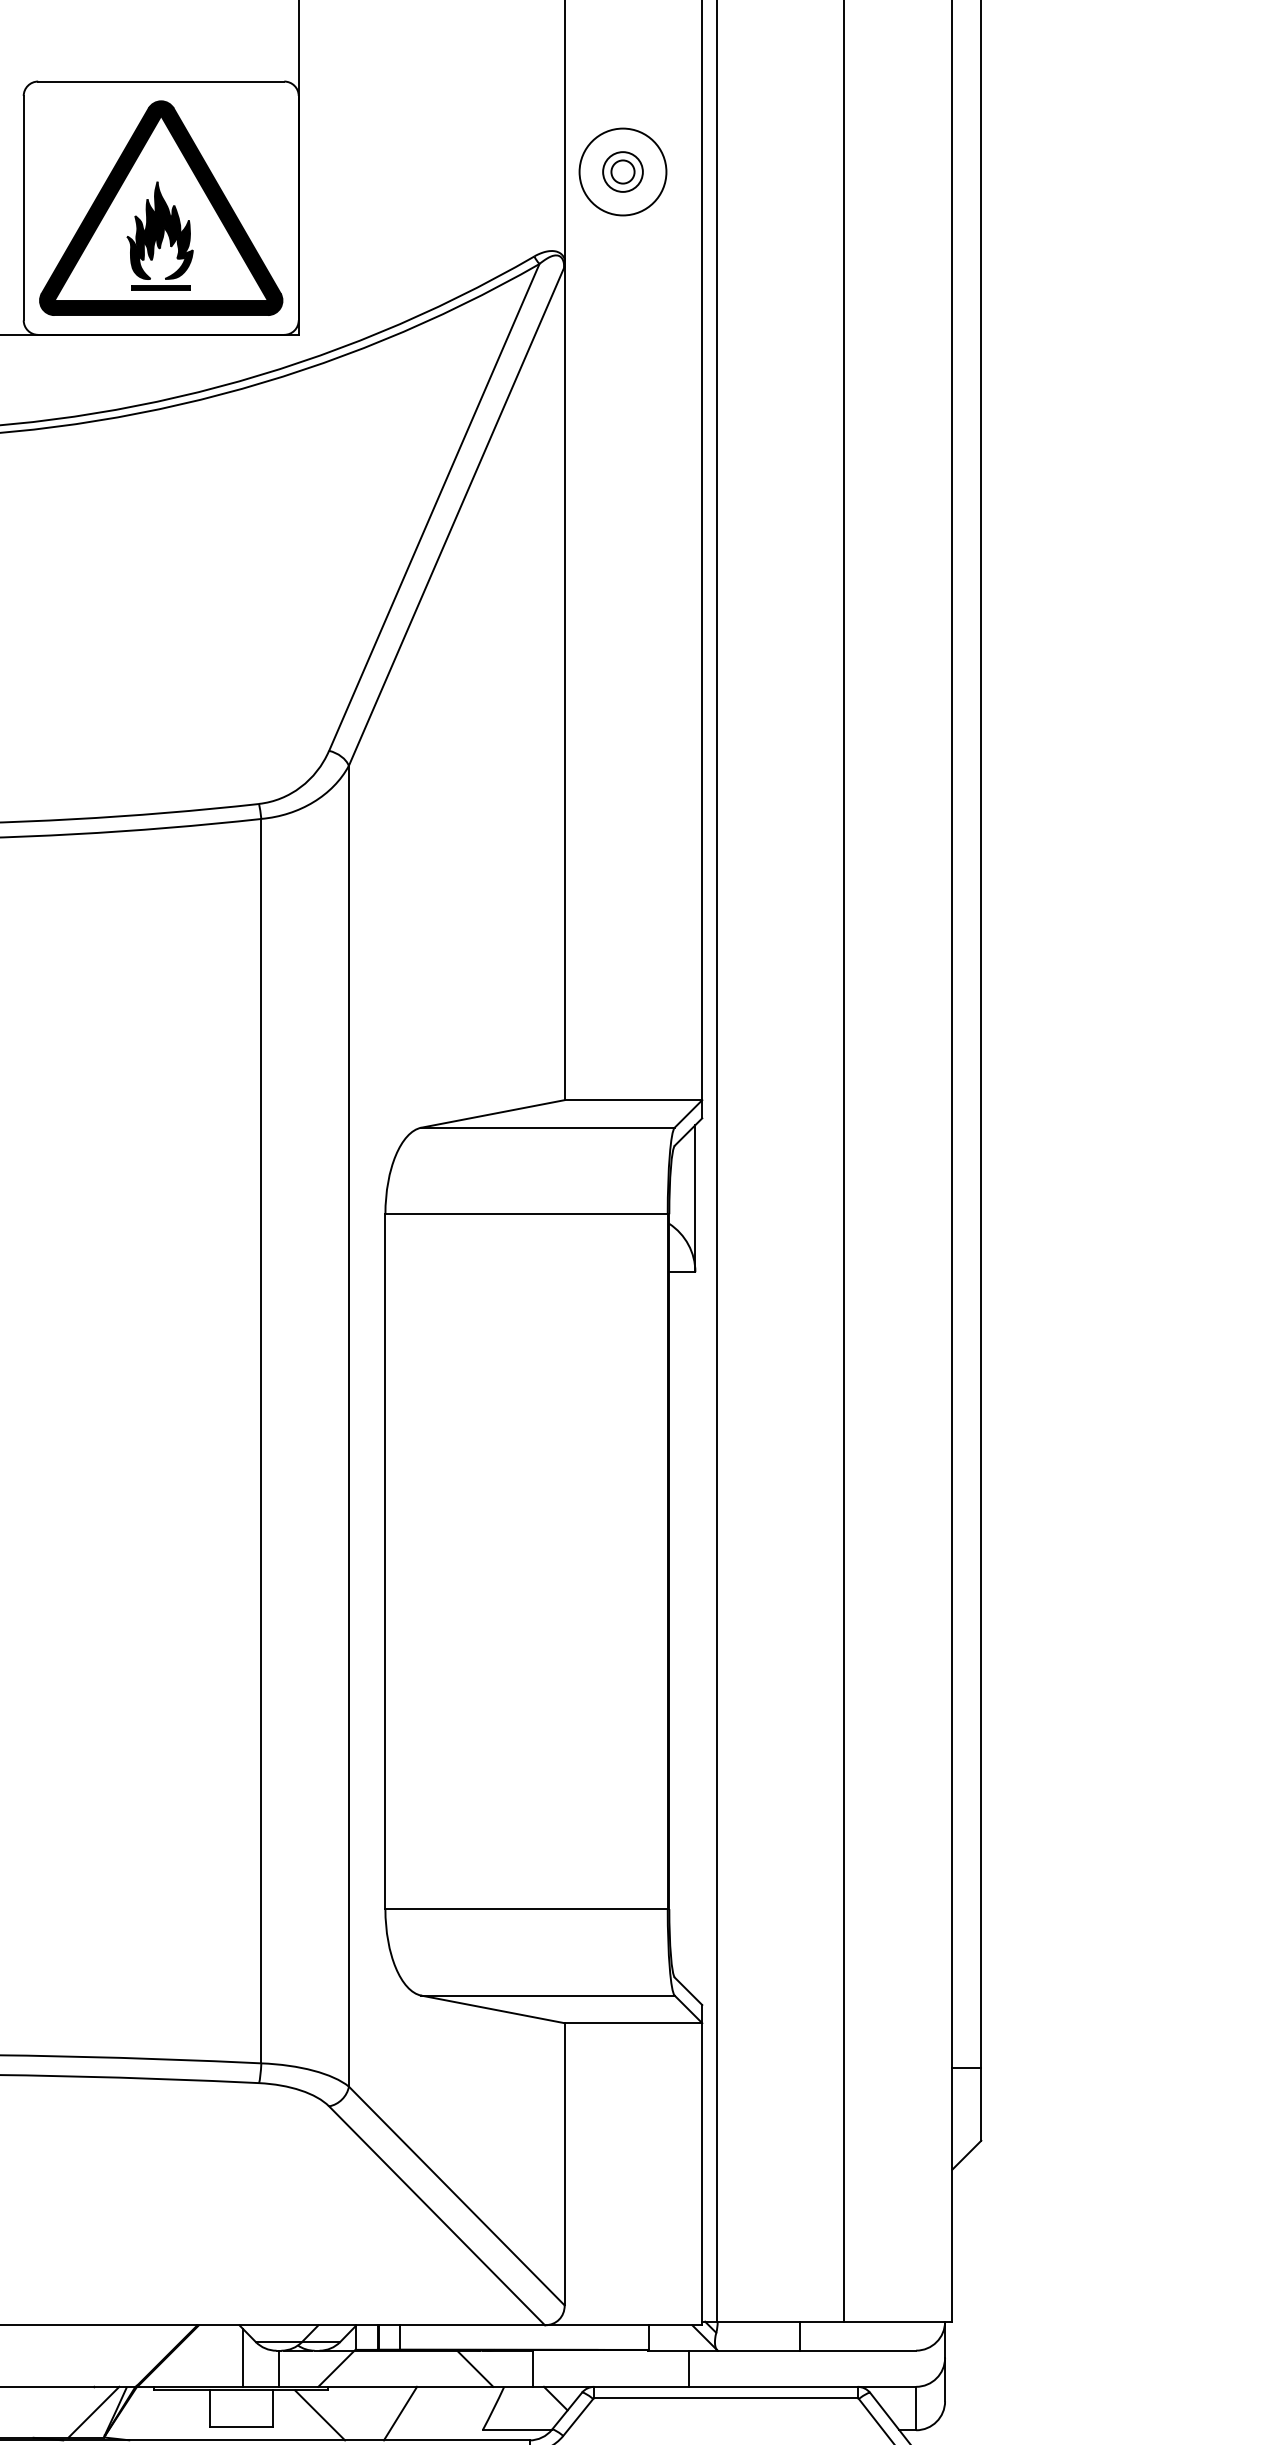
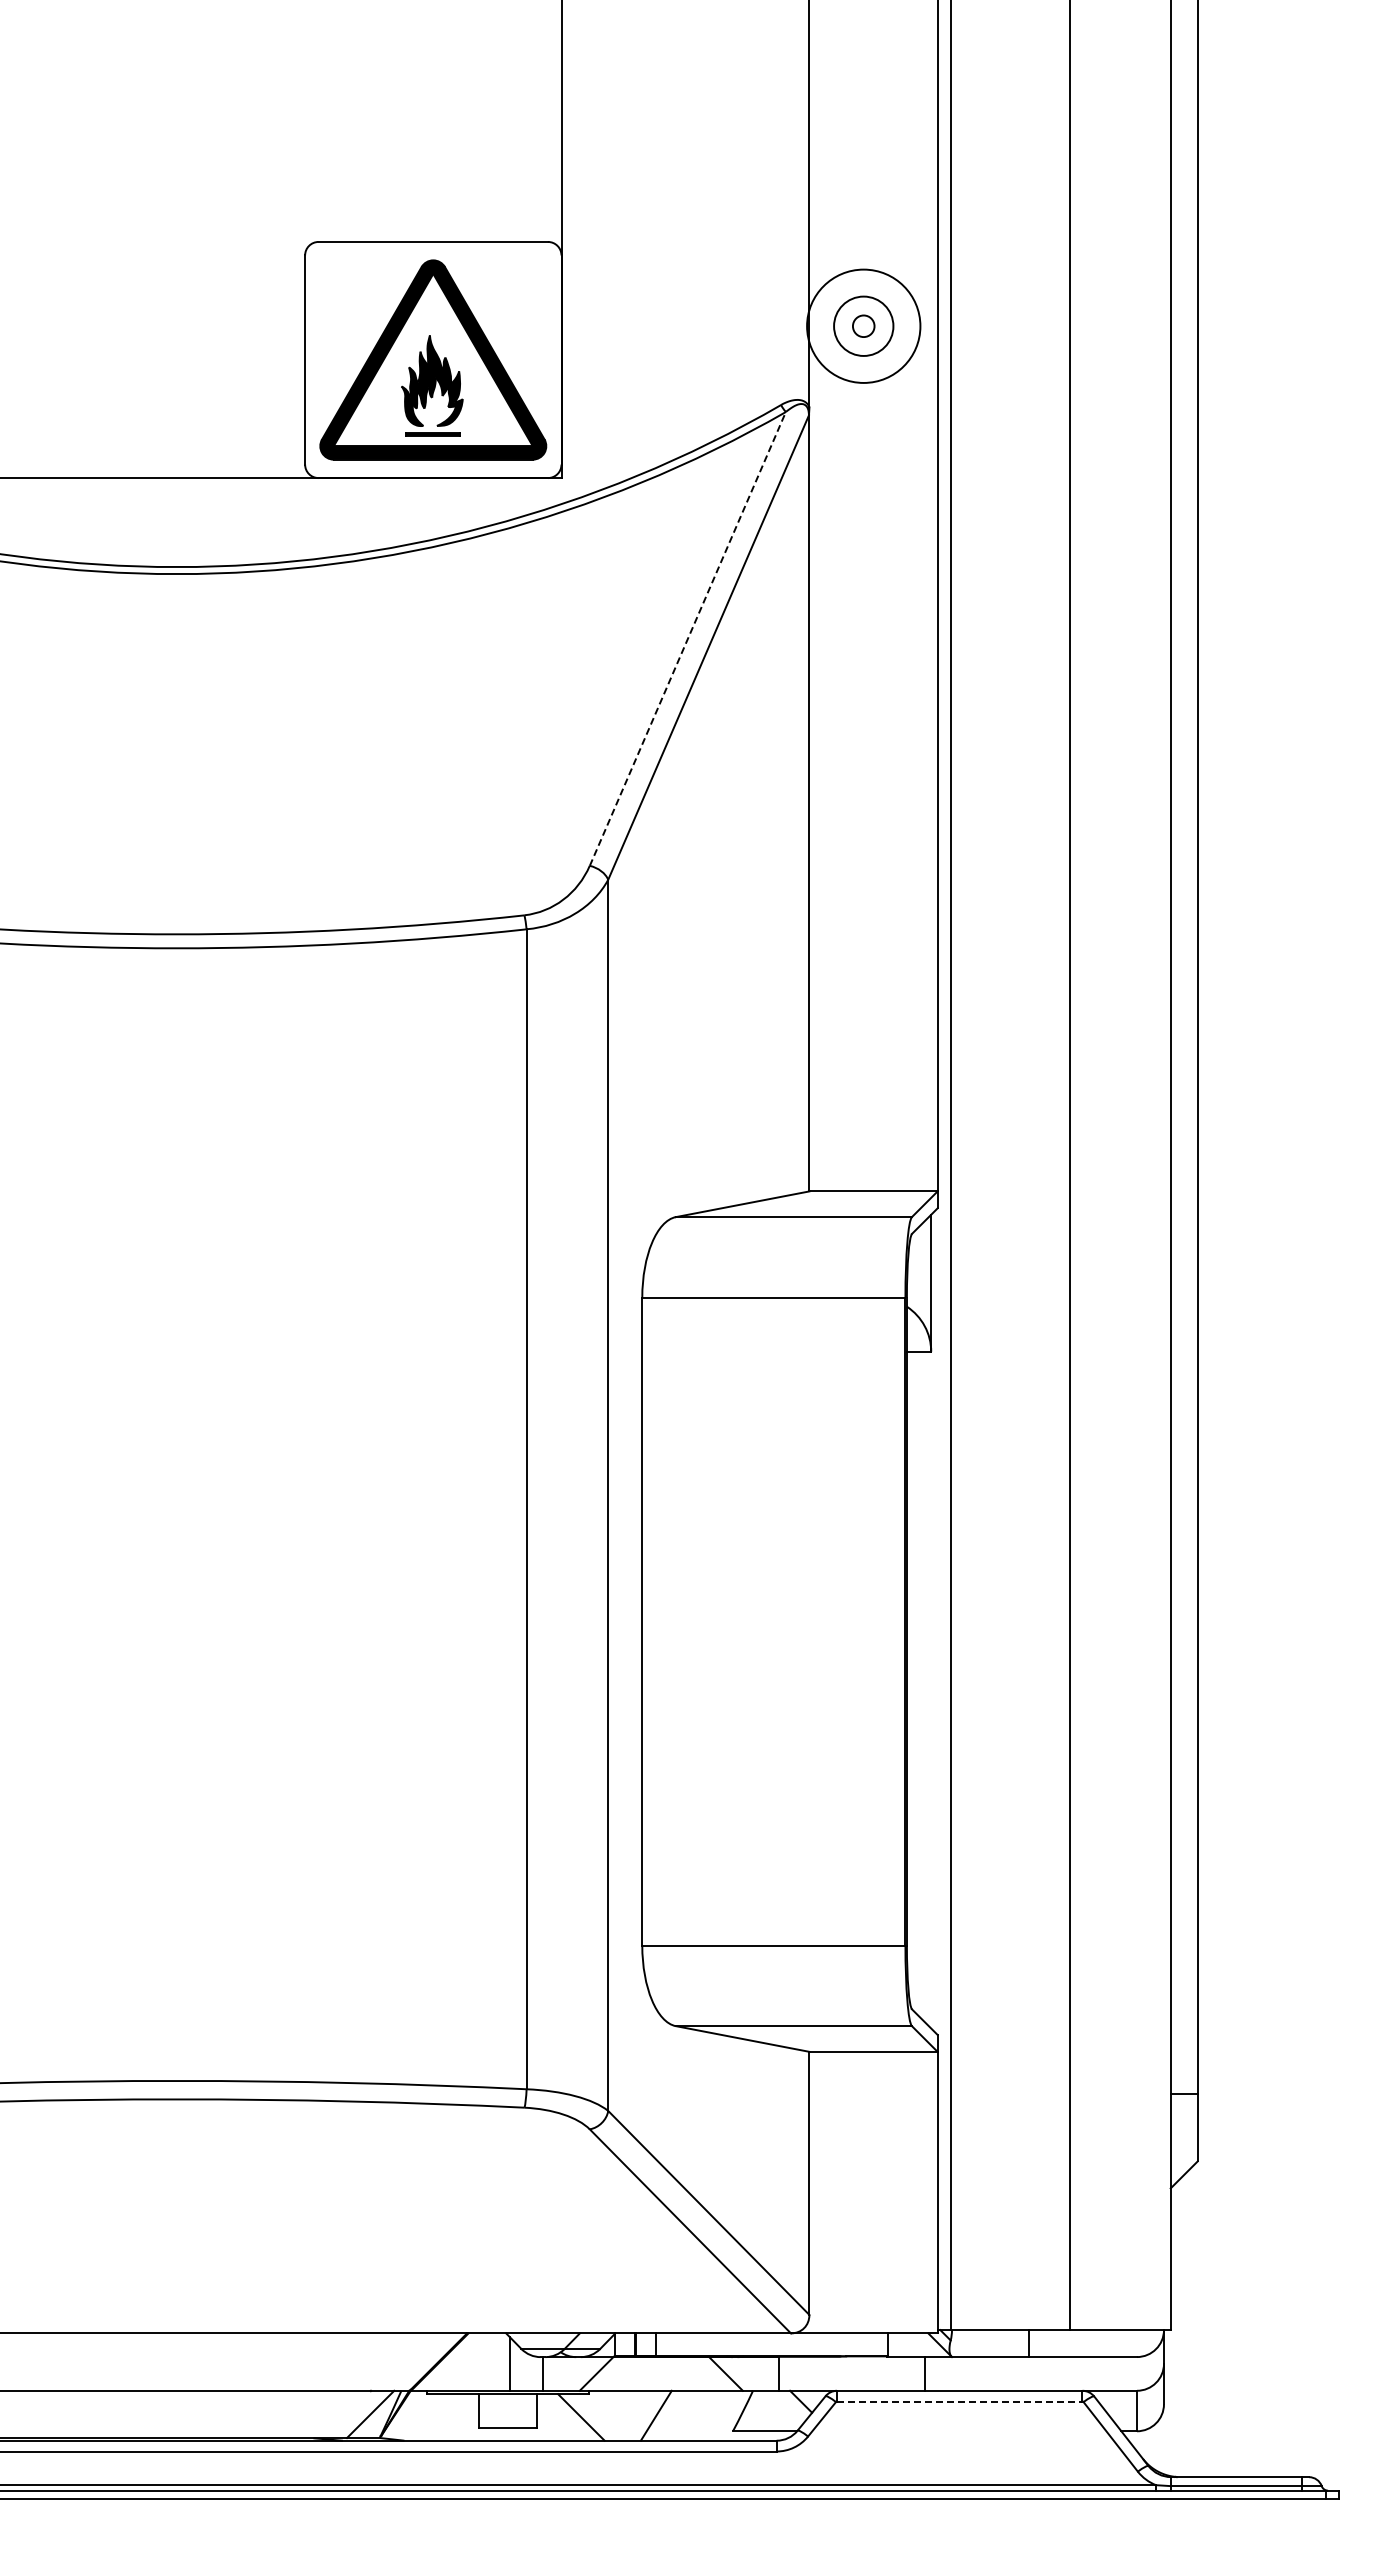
circle: (622, 171) -> (863, 325), size x1.4
circle: (622, 171) -> (863, 325), size x1.6
line: (435, 506) -> (688, 638), solid -> dashed
line: (725, 2398) -> (959, 2401), solid -> dashed

